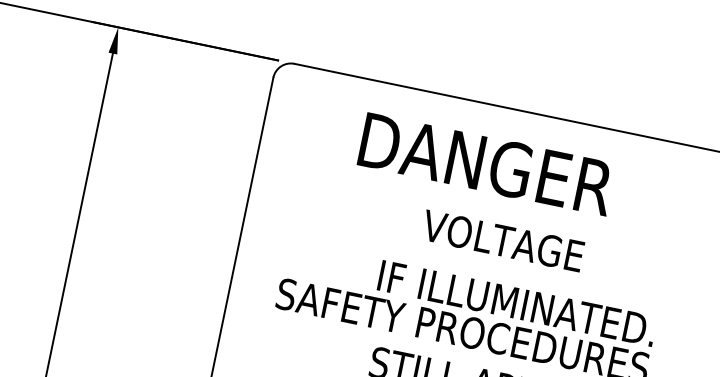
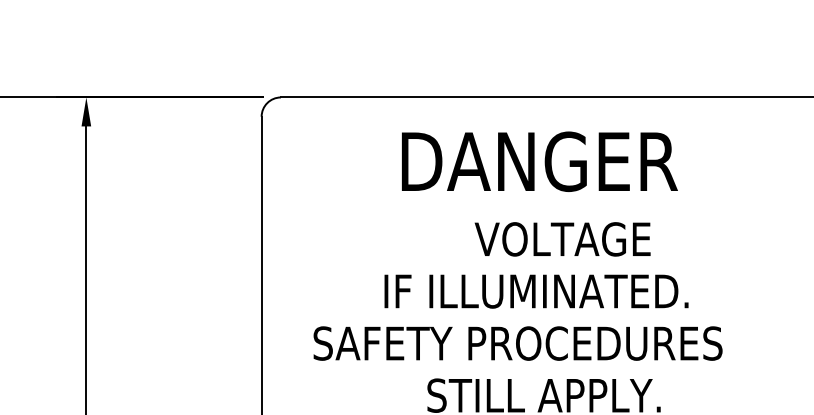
text: (486, 164) -> (539, 161), moved
text: (502, 241) -> (562, 239), moved
text: (517, 303) -> (536, 291), moved

